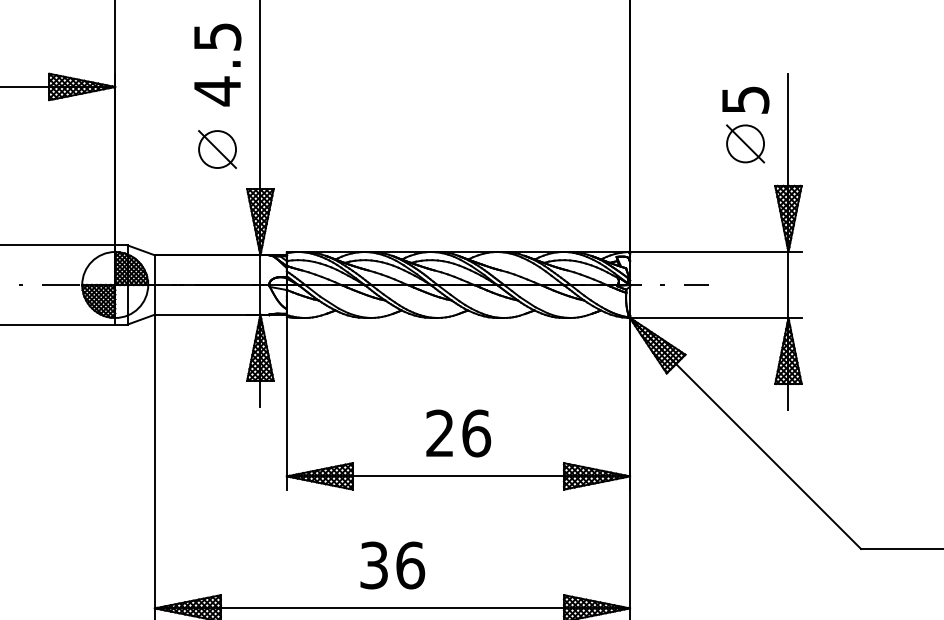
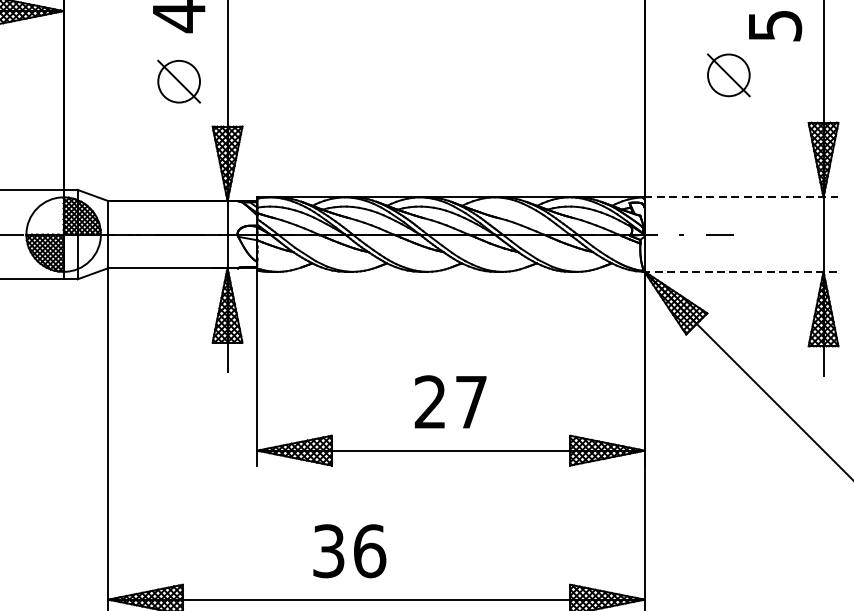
part: (745, 143) -> (728, 74), moved
line: (714, 251) -> (740, 196), solid -> dashed
line: (714, 318) -> (740, 272), solid -> dashed
text: (476, 433) -> (471, 402), 26 -> 27
text: (392, 565) -> (349, 551), moved

